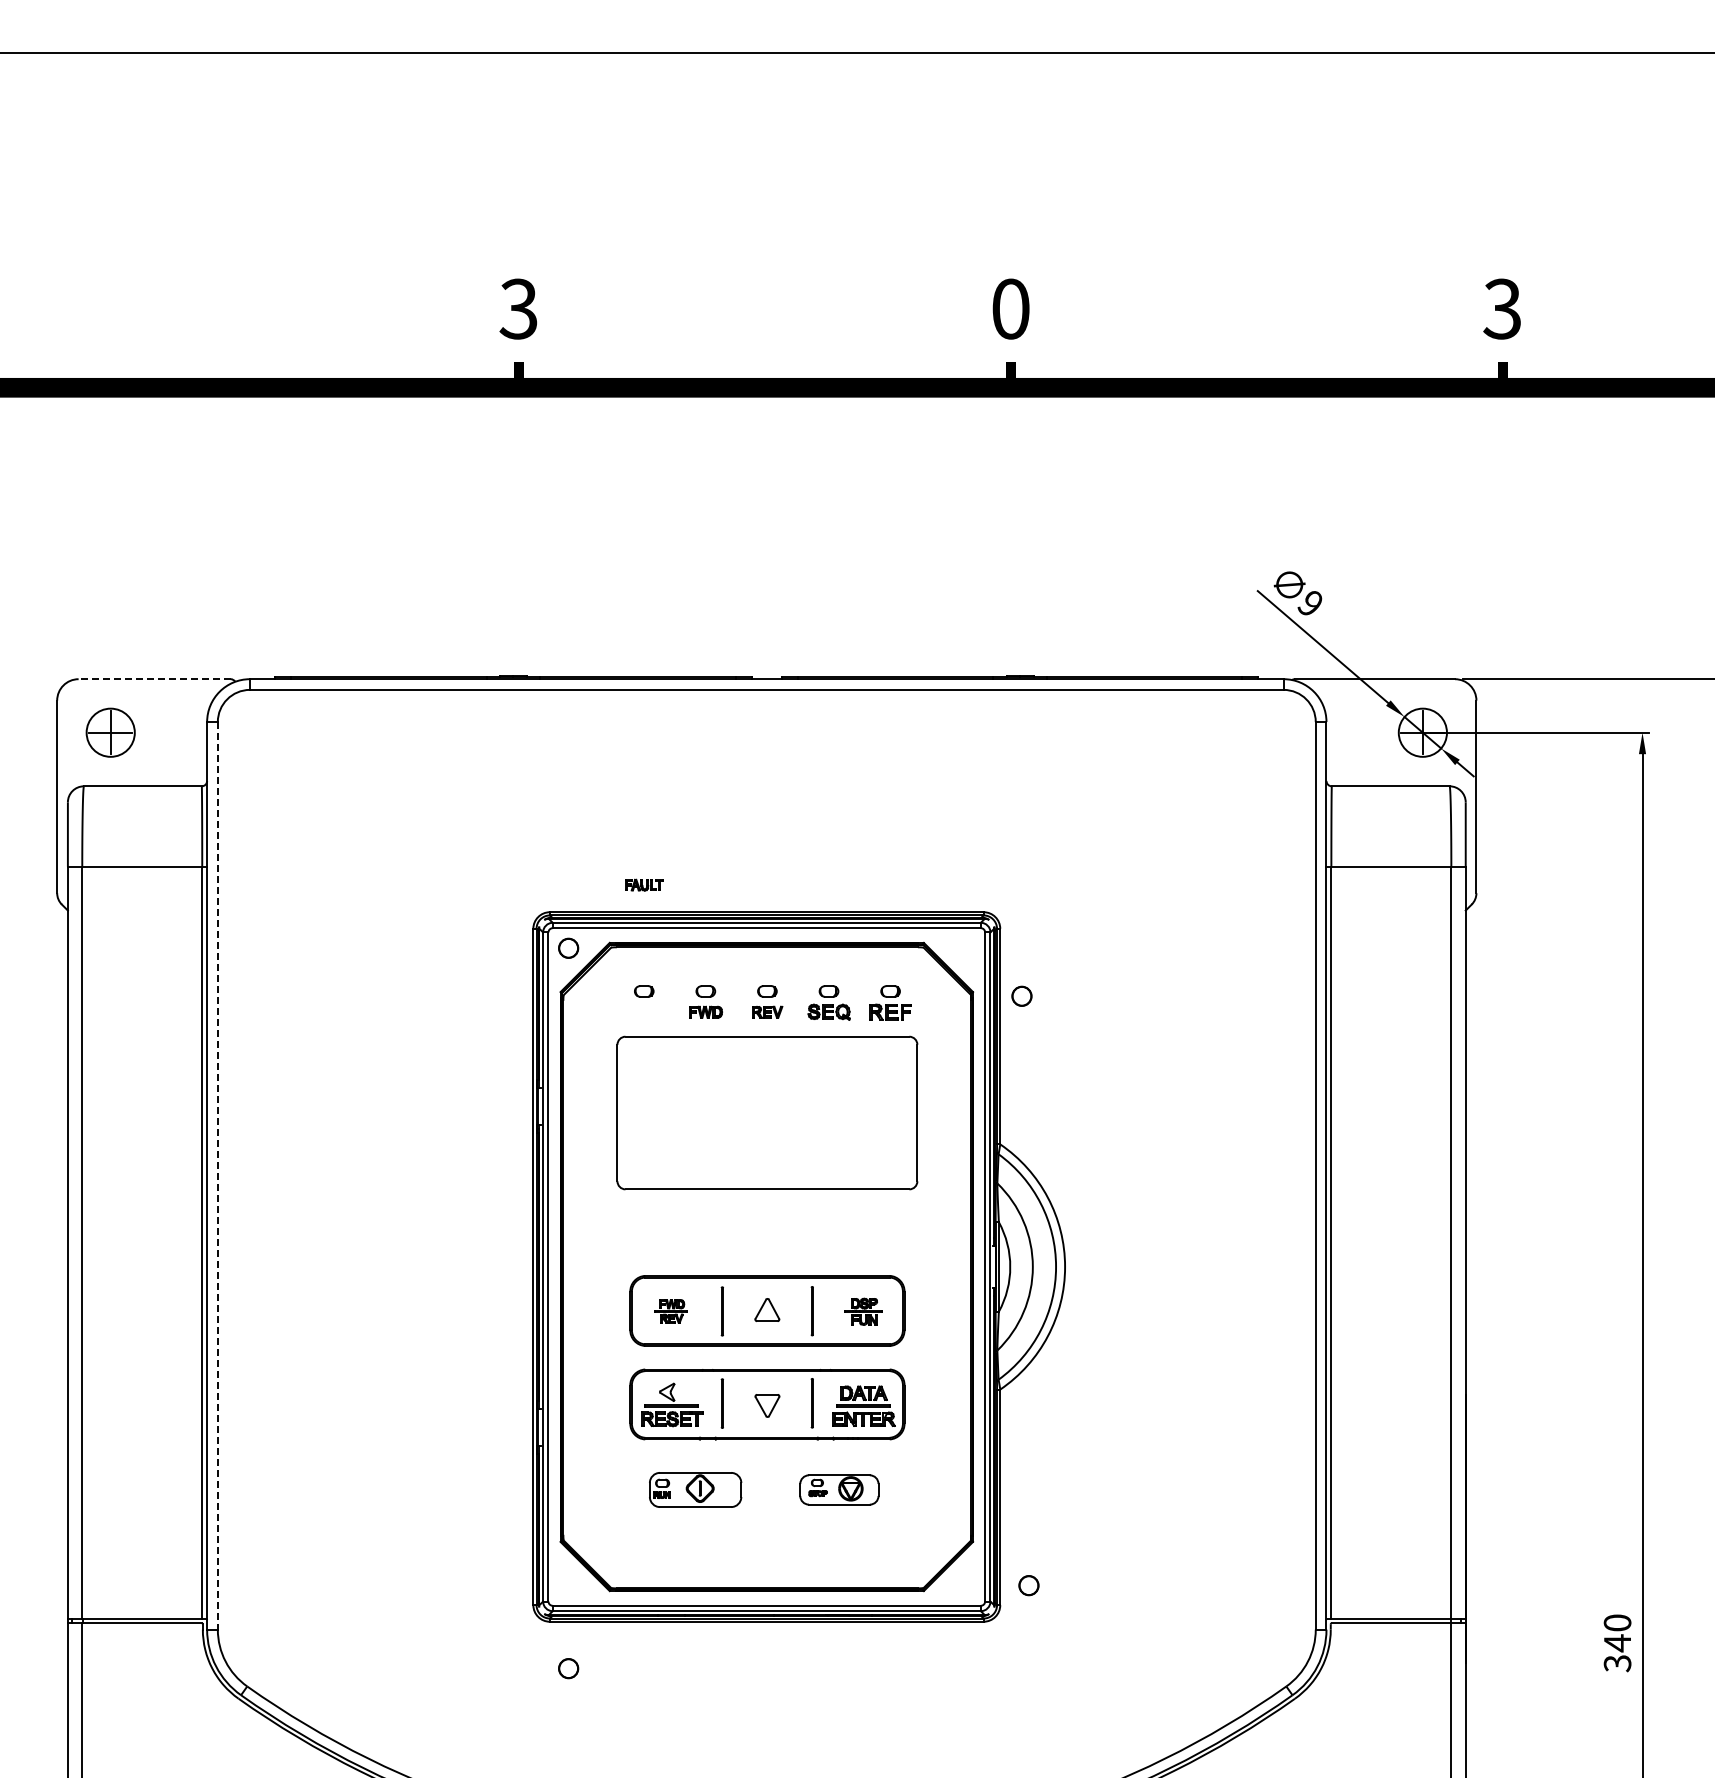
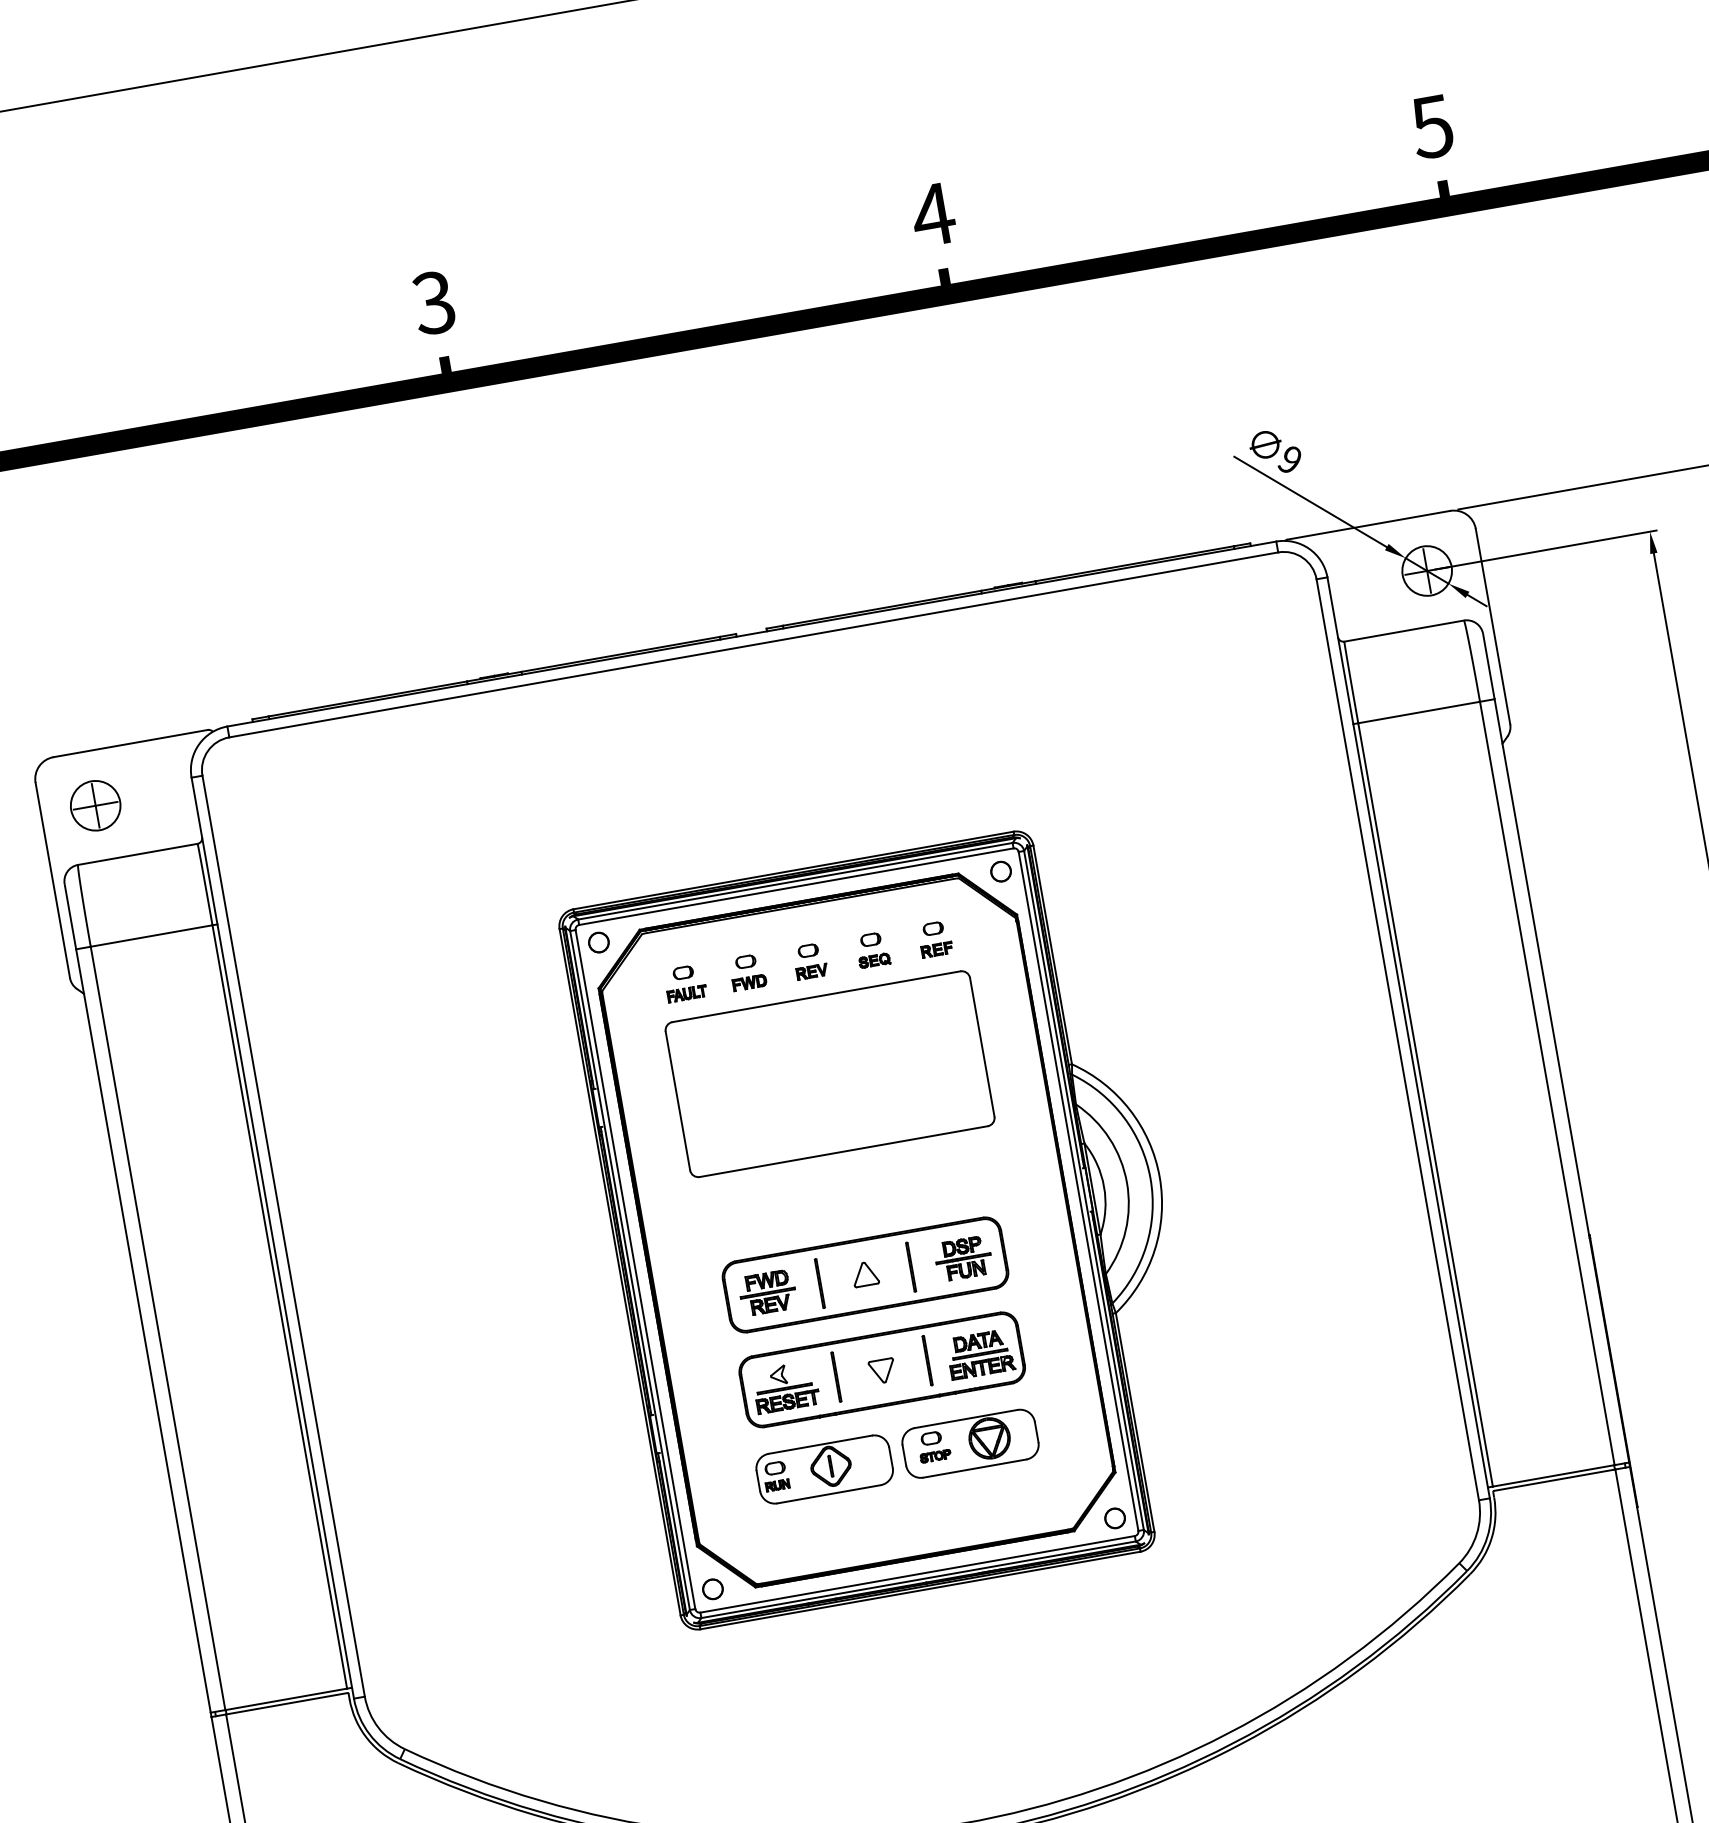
text: (1010, 308) -> (932, 214), 0 -> 4
text: (1501, 308) -> (1431, 126), 3 -> 5
line: (154, 679) -> (130, 743), dashed -> solid
part: (644, 884) -> (687, 993), moved
circle: (1021, 995) -> (1000, 870), moved
part: (828, 1012) -> (874, 961), size x0.71
part: (890, 1012) -> (937, 950), size x0.71
line: (217, 1175) -> (283, 1235), dashed -> solid
part: (671, 1311) -> (768, 1292), size x1.67
part: (863, 1311) -> (963, 1258), size x1.43
part: (695, 1489) -> (824, 1469), size x1.43
part: (839, 1489) -> (970, 1443), size x1.67
circle: (1028, 1585) -> (1114, 1518), moved
circle: (568, 1668) -> (712, 1589), moved

